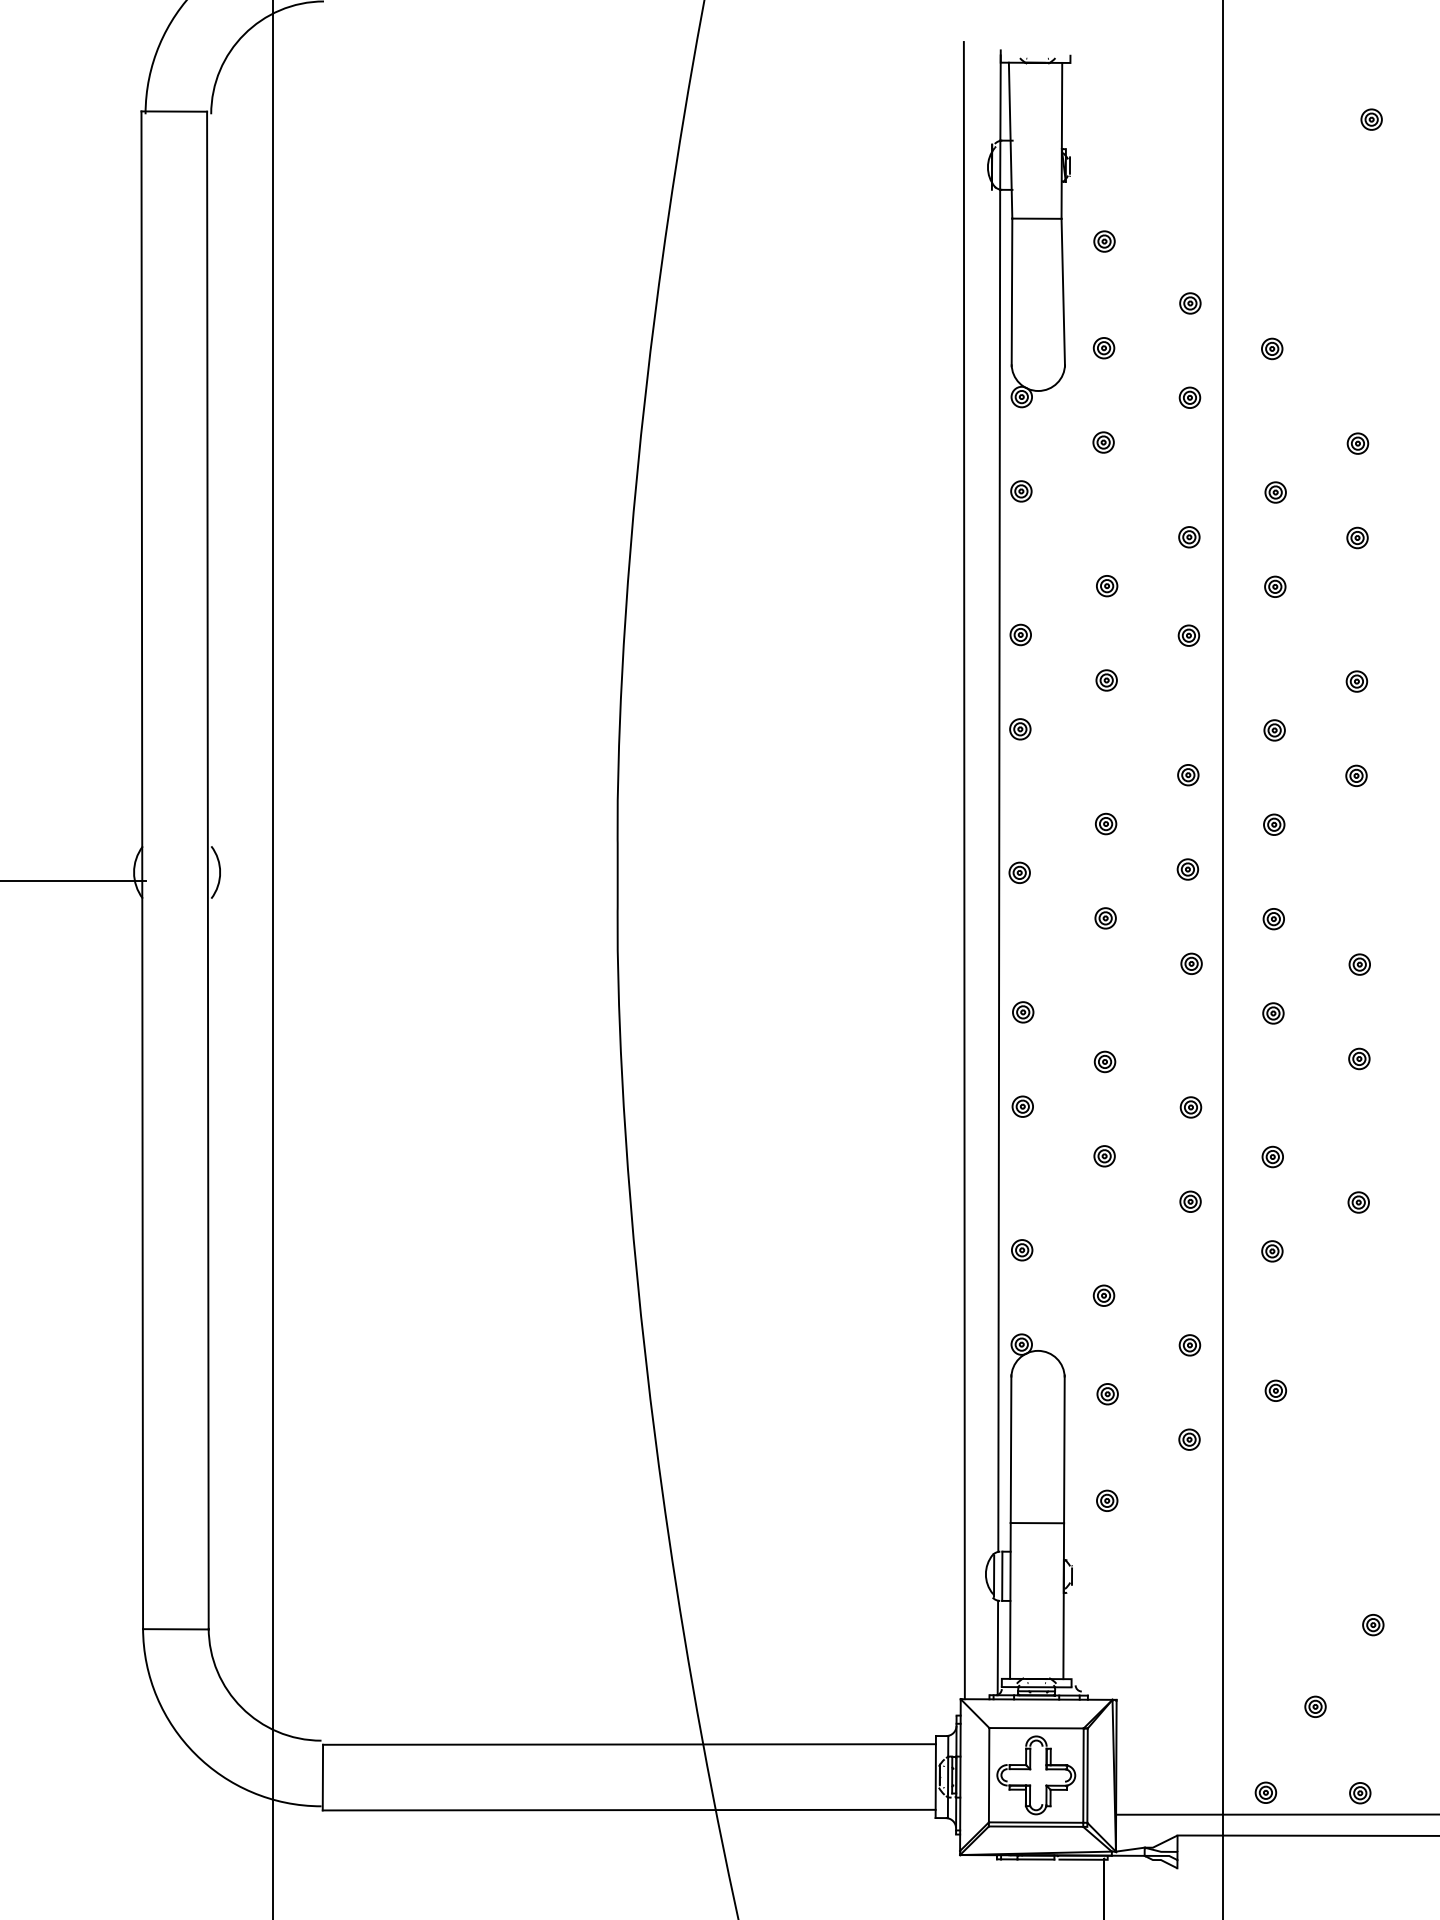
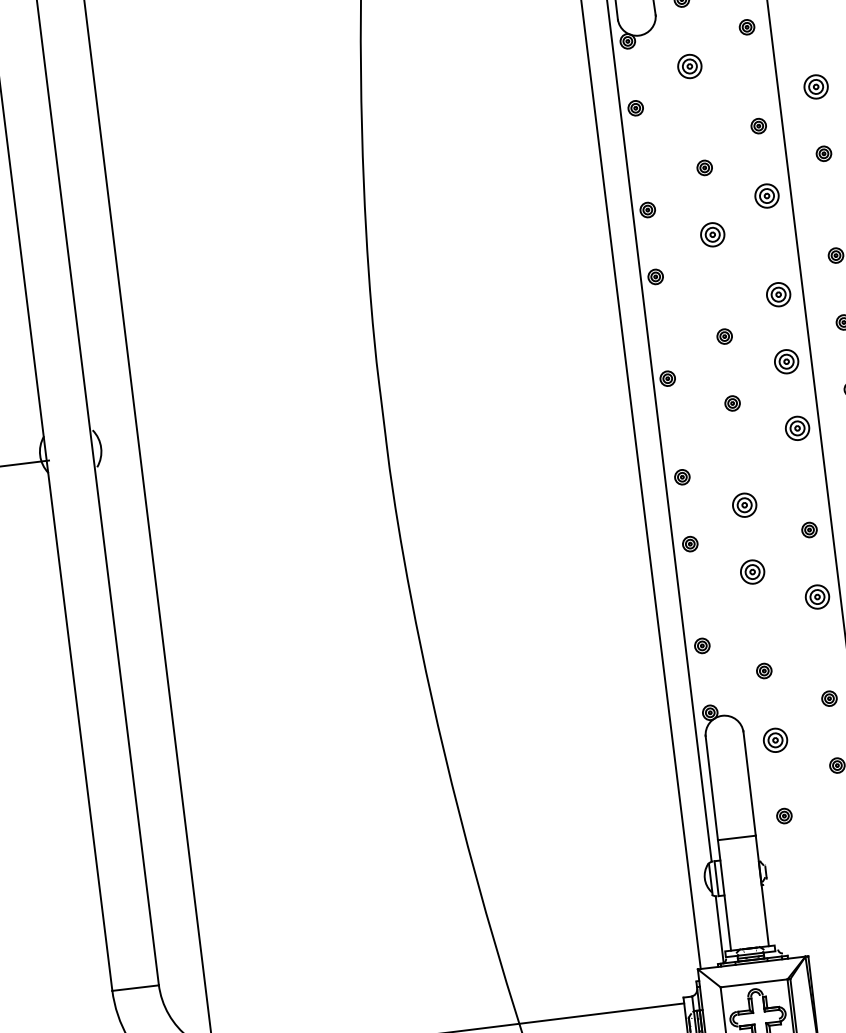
part: (1103, 442) -> (689, 66), size x1.6
part: (1275, 492) -> (815, 86), size x1.6
part: (1188, 635) -> (766, 195), size x1.6
part: (1106, 680) -> (712, 234), size x1.6
part: (1188, 775) -> (778, 295), size x1.6
part: (1187, 869) -> (786, 361), size x1.6
part: (1191, 963) -> (797, 427), size x1.6
part: (1104, 1061) -> (744, 504), size x1.6
part: (1104, 1156) -> (752, 572), size x1.6
part: (1190, 1201) -> (817, 596), size x1.6
part: (1107, 1394) -> (775, 740), size x1.6

